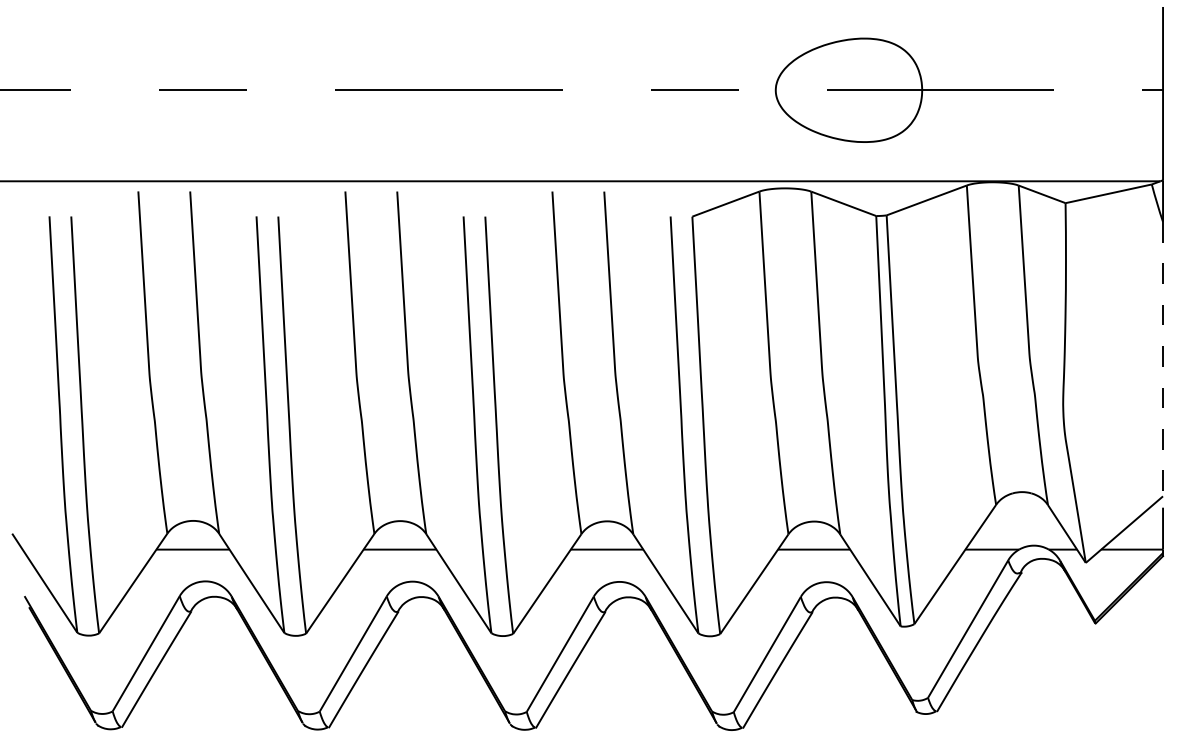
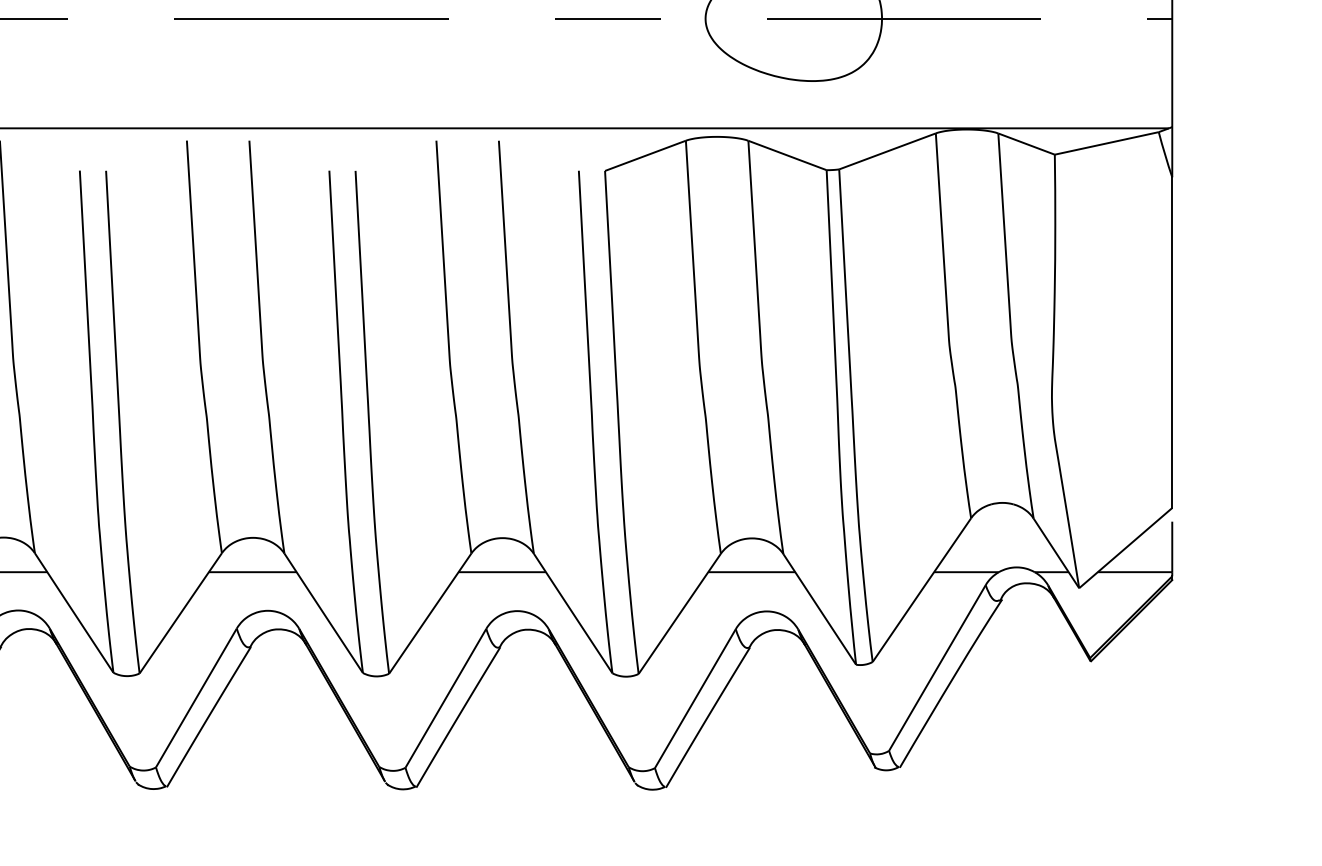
line: (1163, 359) -> (1172, 343), dashed -> solid

